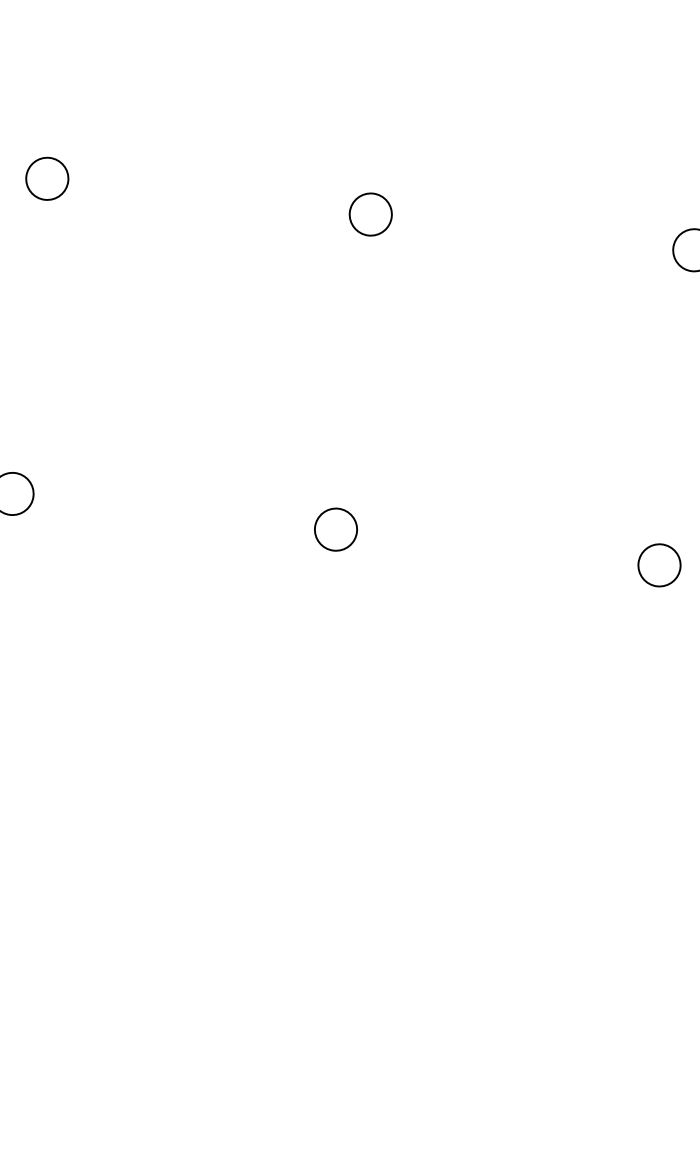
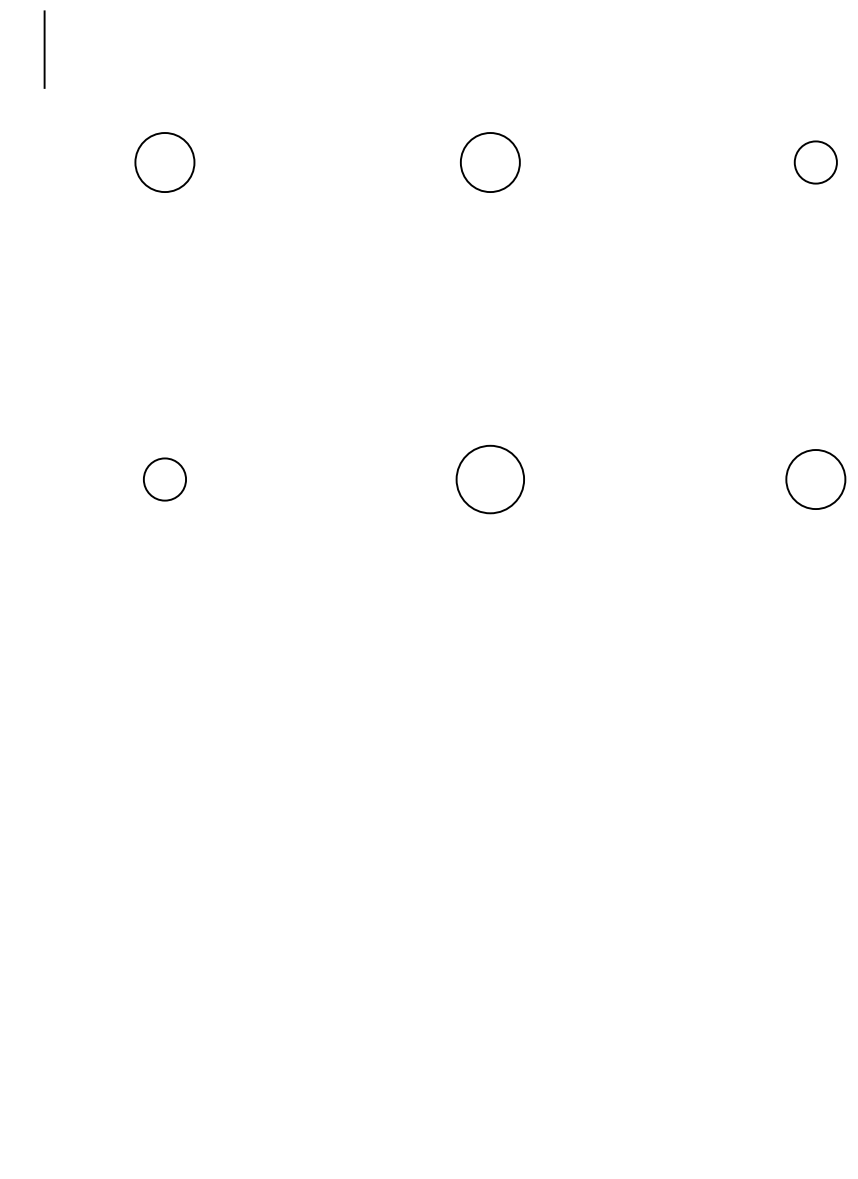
circle: (46, 178) -> (164, 162), size x1.4
circle: (370, 214) -> (490, 162), size x1.4
circle: (336, 529) -> (490, 479), size x1.6
circle: (659, 565) -> (815, 479), size x1.4

